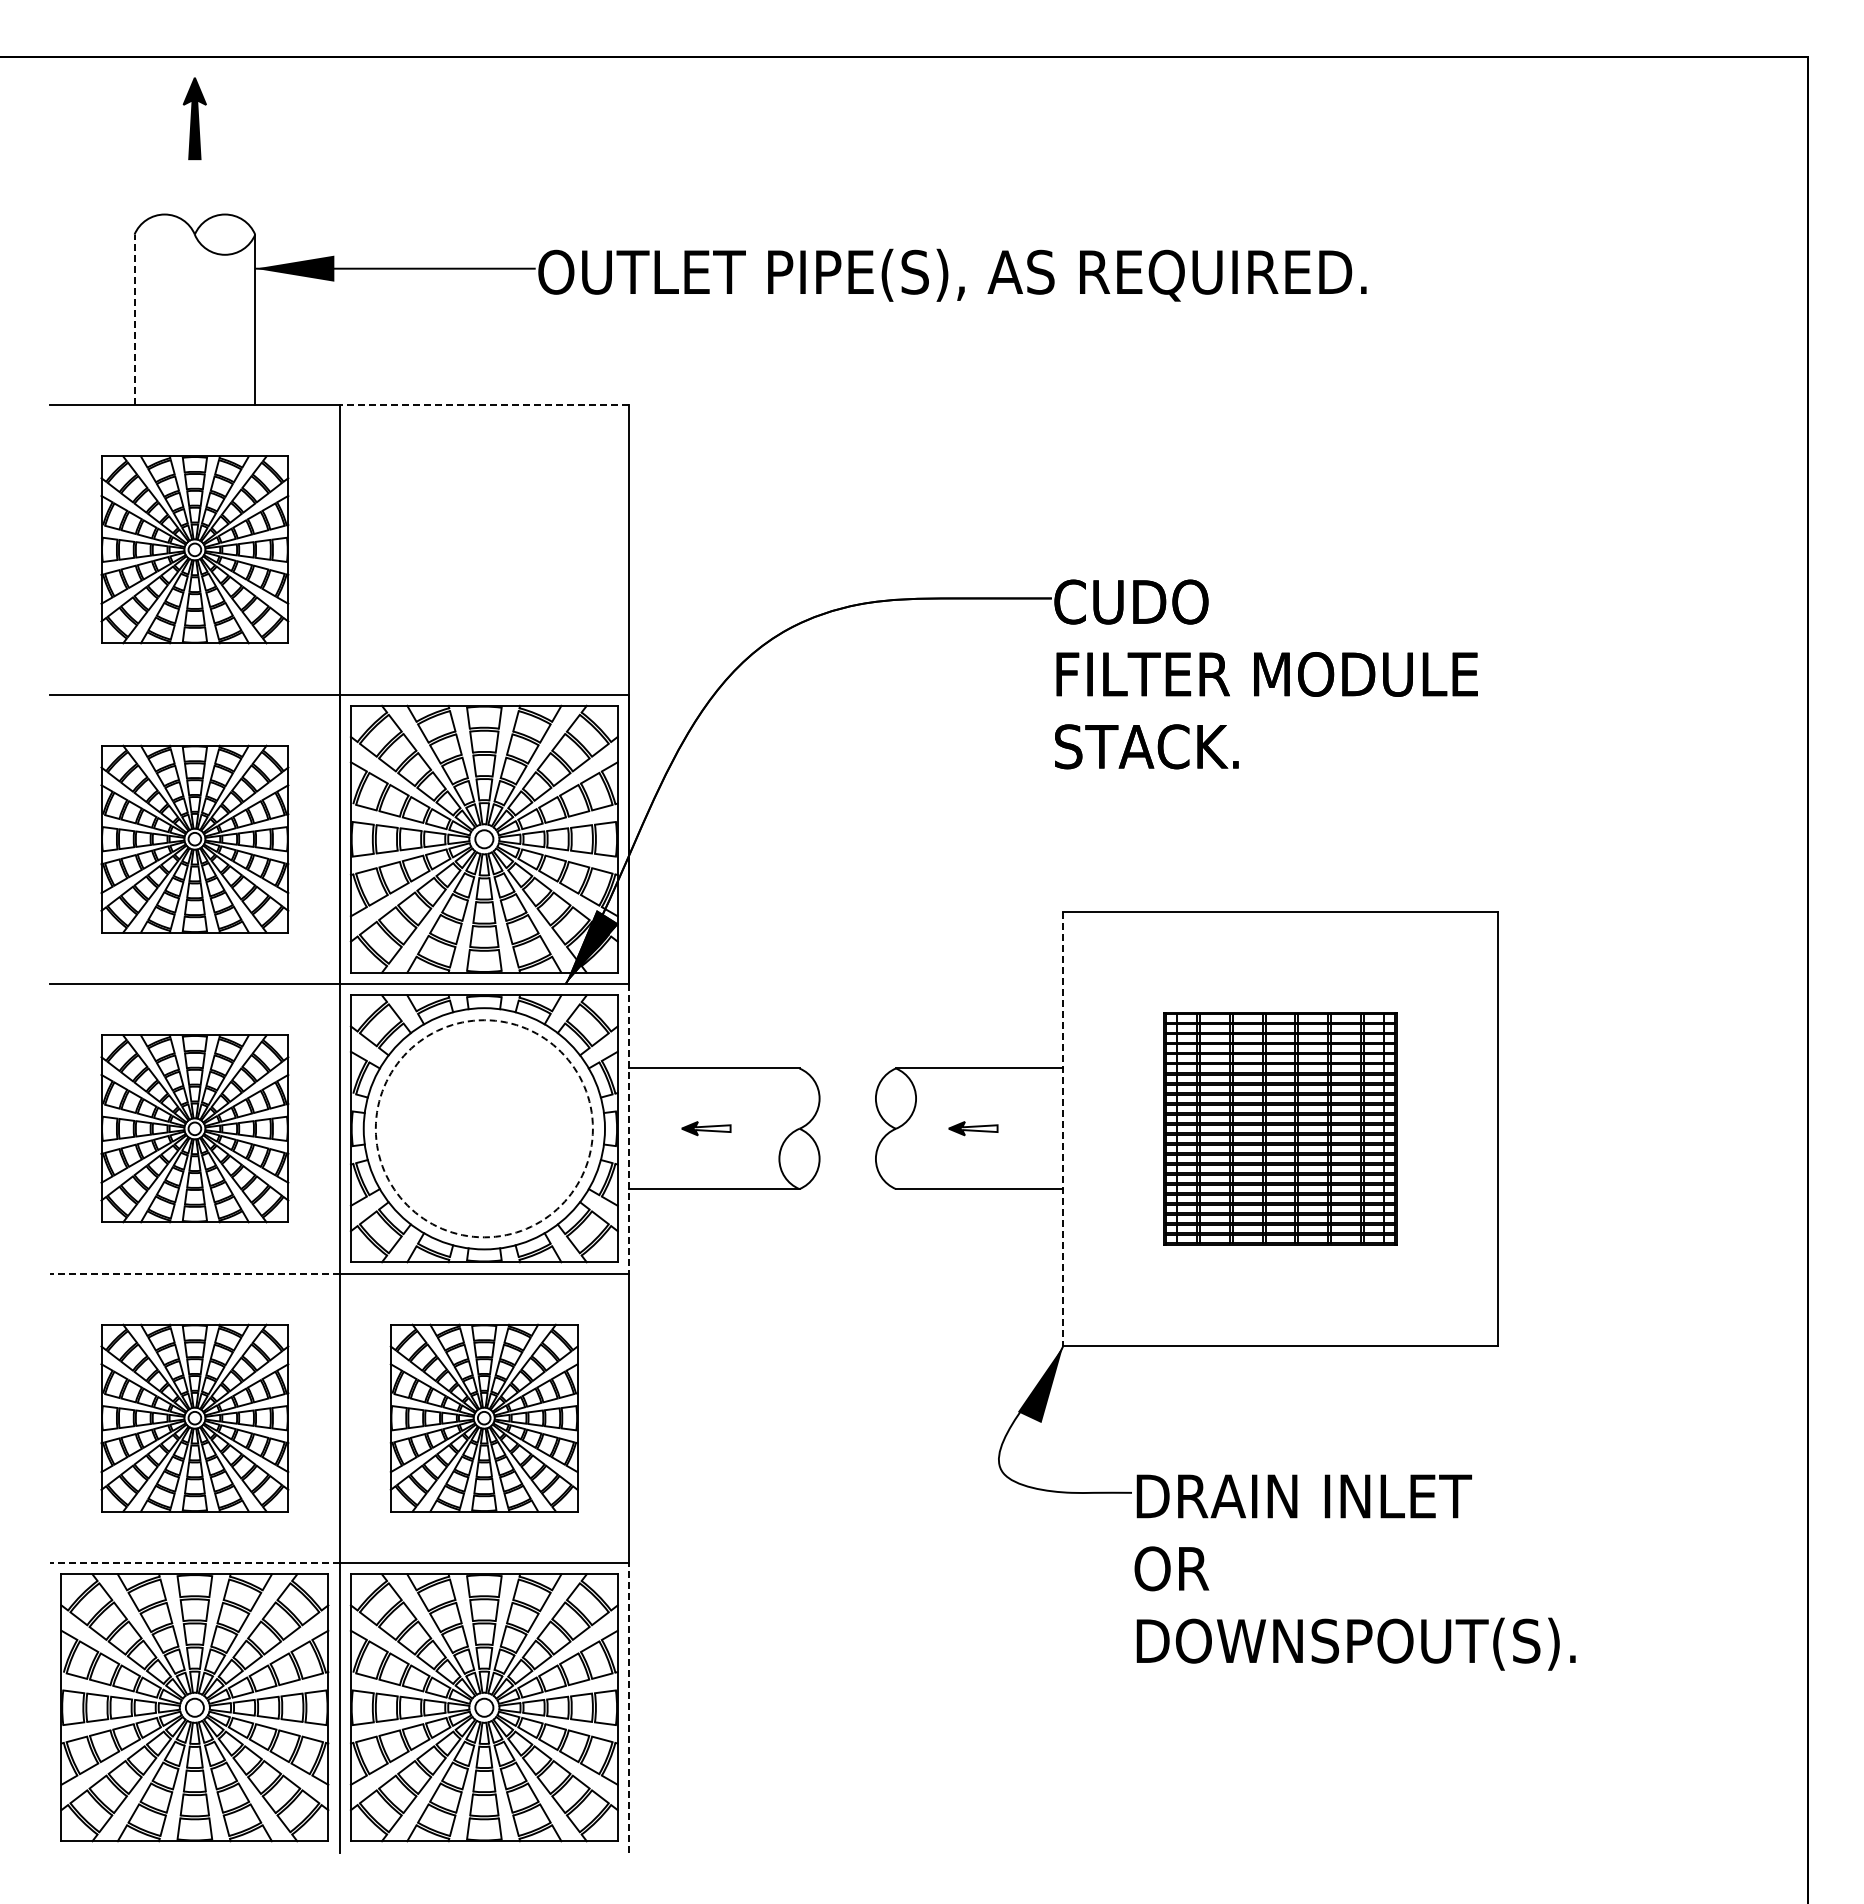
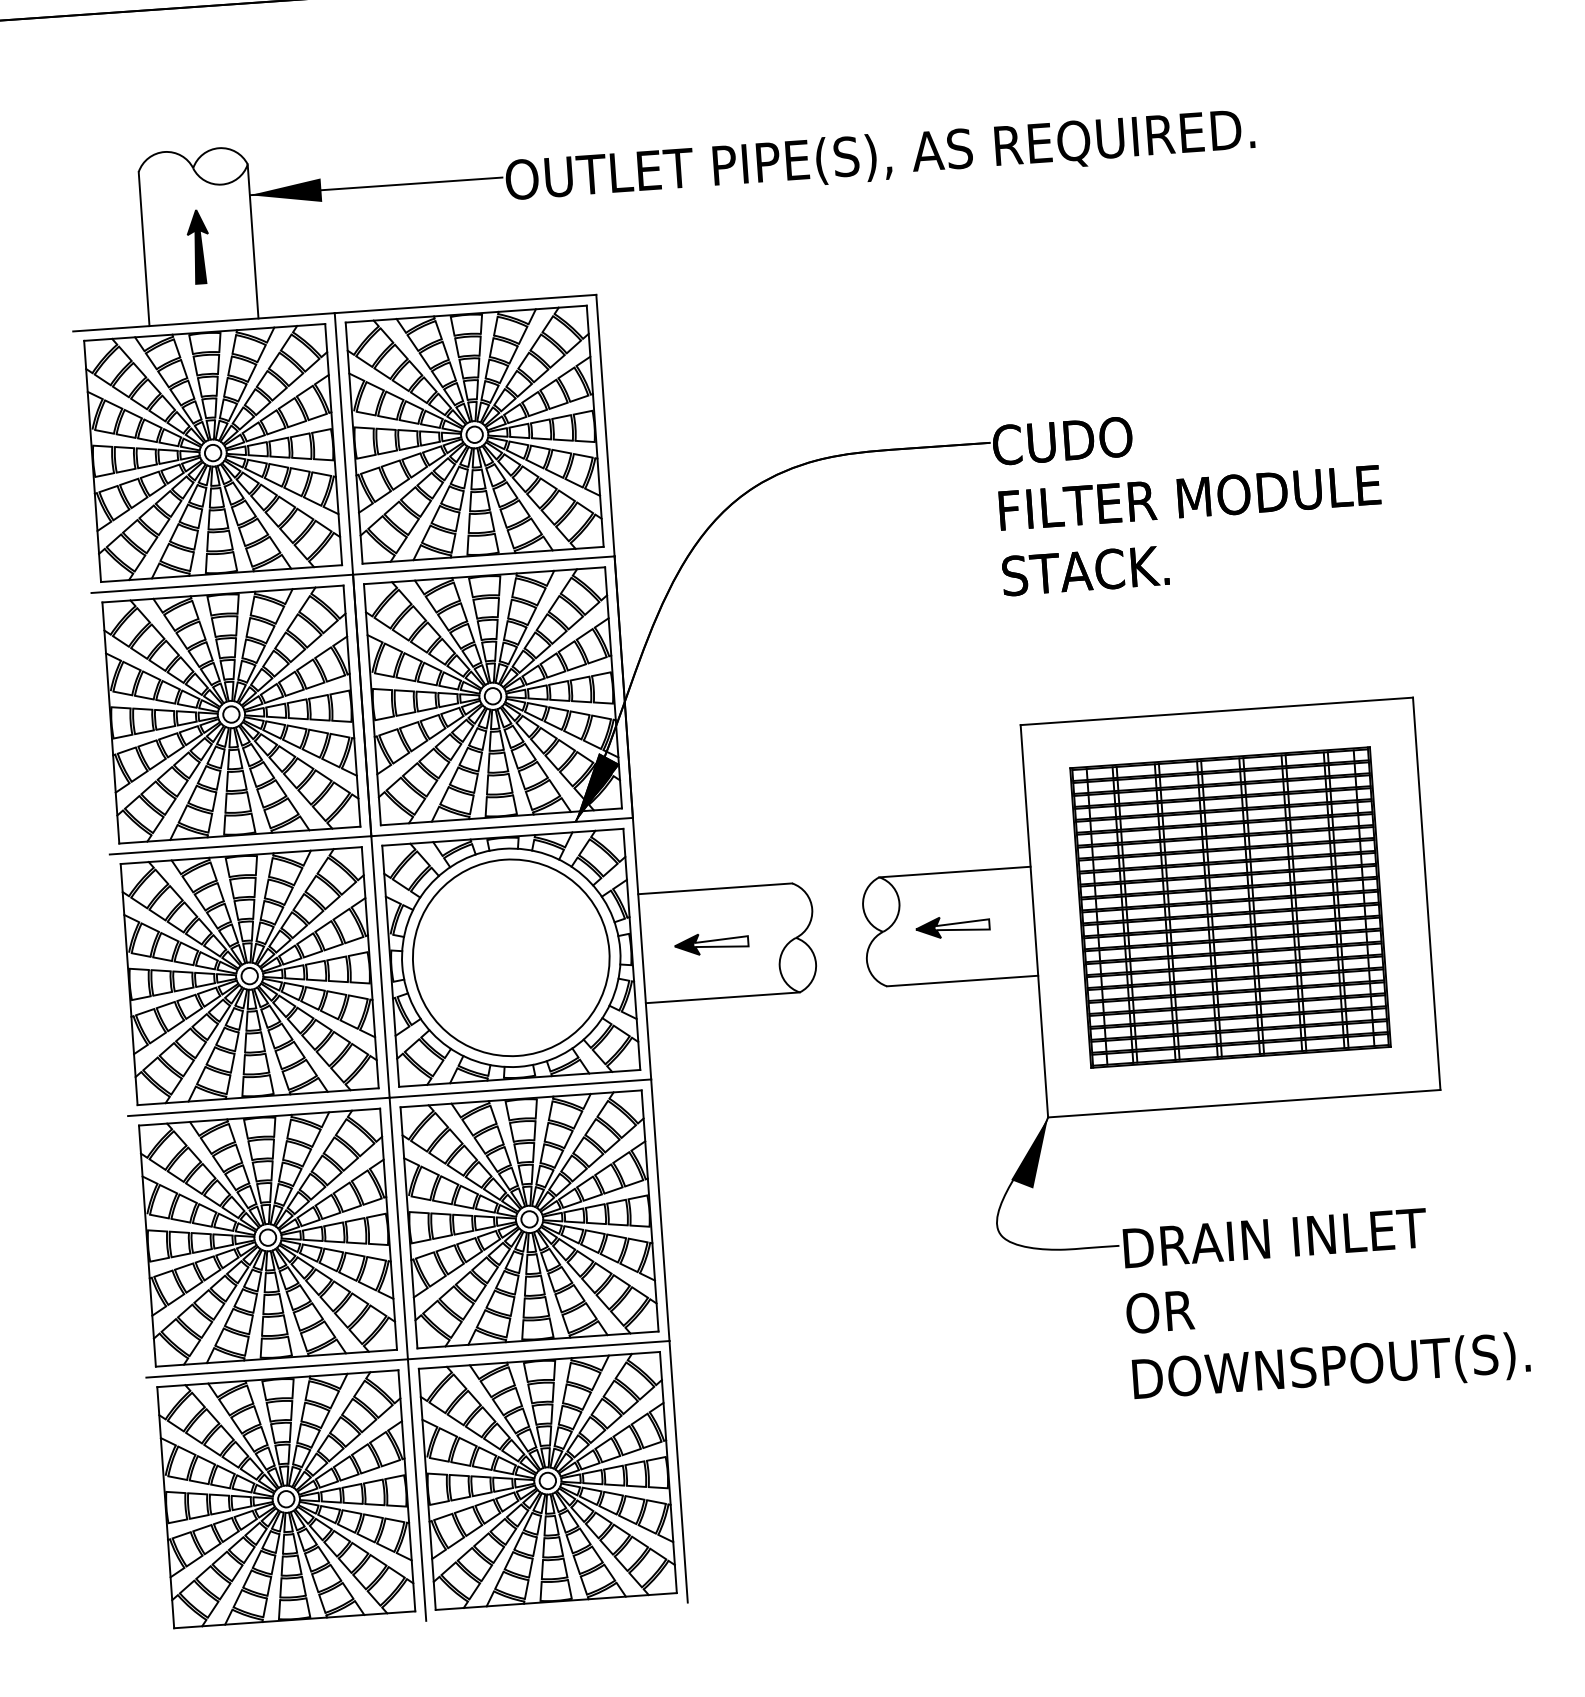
part: (194, 118) -> (198, 246), moved
line: (134, 319) -> (144, 248), dashed -> solid
line: (484, 405) -> (465, 304), dashed -> solid
part: (194, 549) -> (212, 452), size x1.43
part: (483, 549) -> (473, 434), added
part: (194, 838) -> (231, 713), size x1.43
part: (194, 1128) -> (249, 975), size x1.43
circle: (483, 1128) -> (510, 957), dashed -> solid
line: (629, 1128) -> (642, 948), dashed -> solid
part: (706, 1128) -> (711, 943), size x1.67
part: (973, 1128) -> (953, 926), size x1.67
part: (1280, 1128) -> (1230, 907), size x1.43
line: (1063, 1129) -> (1034, 921), dashed -> solid
line: (194, 1273) -> (258, 1106), dashed -> solid
part: (194, 1417) -> (267, 1237), size x1.43
part: (483, 1417) -> (528, 1218), size x1.43
line: (194, 1563) -> (276, 1368), dashed -> solid
line: (629, 1707) -> (678, 1471), dashed -> solid

